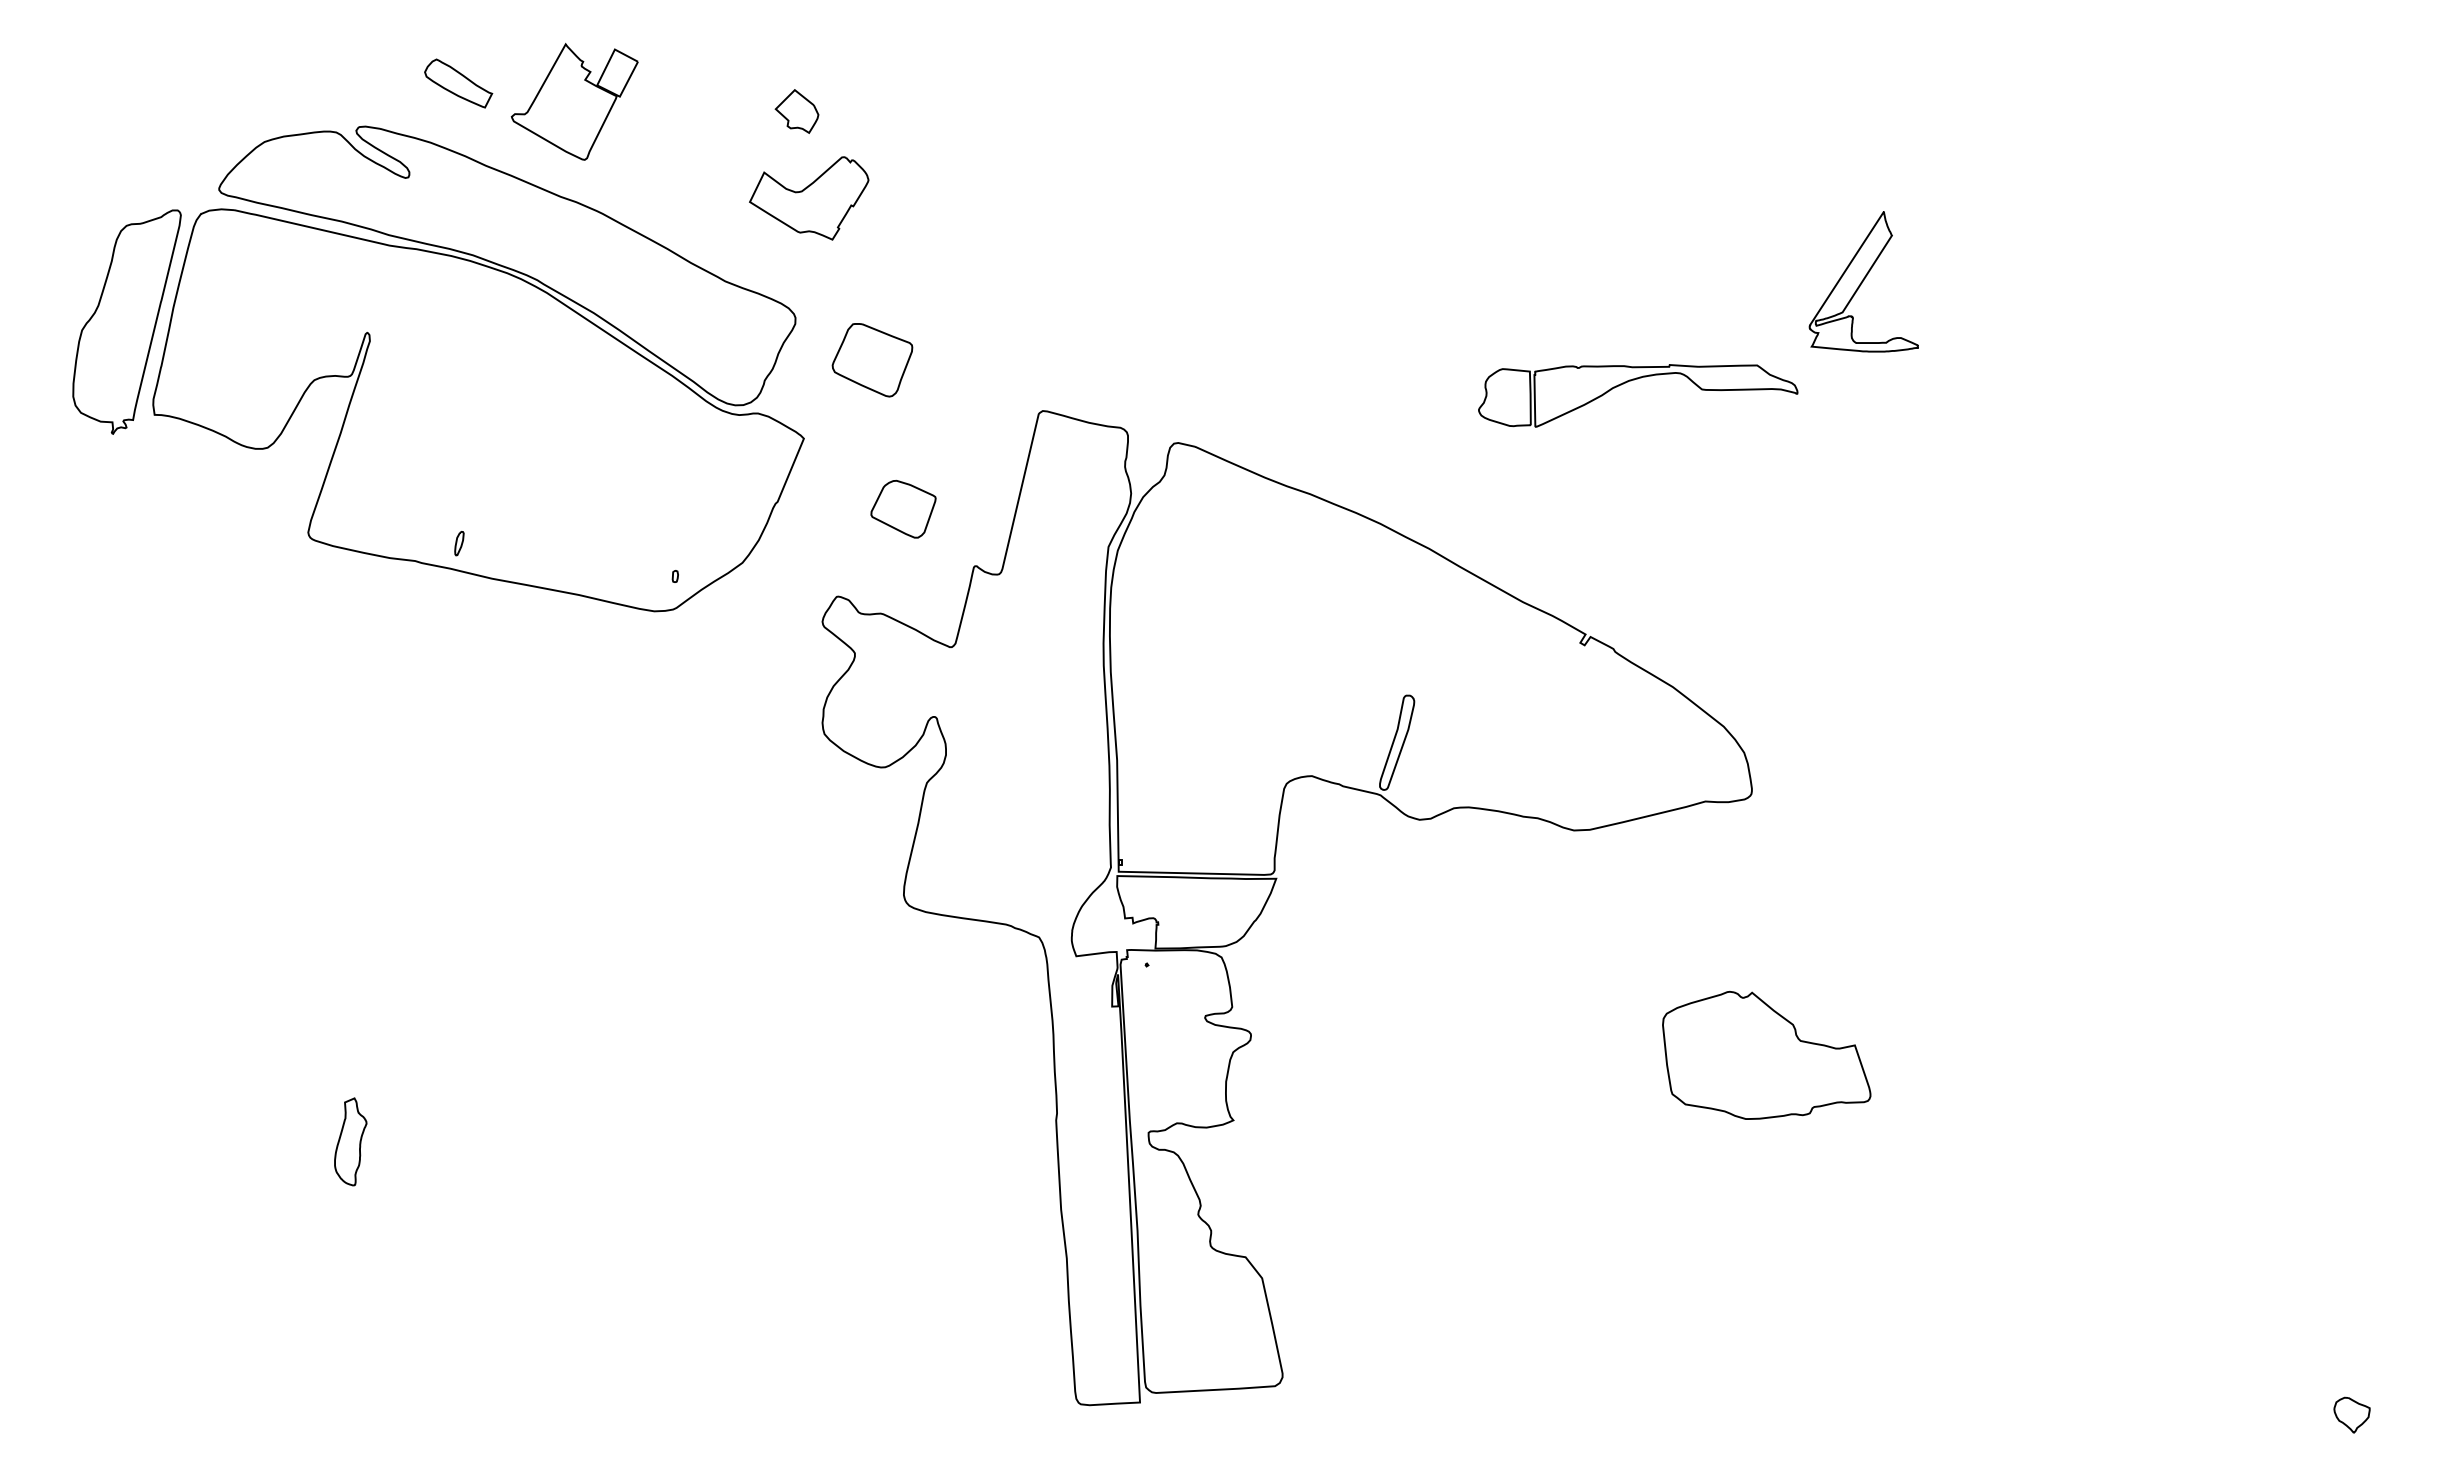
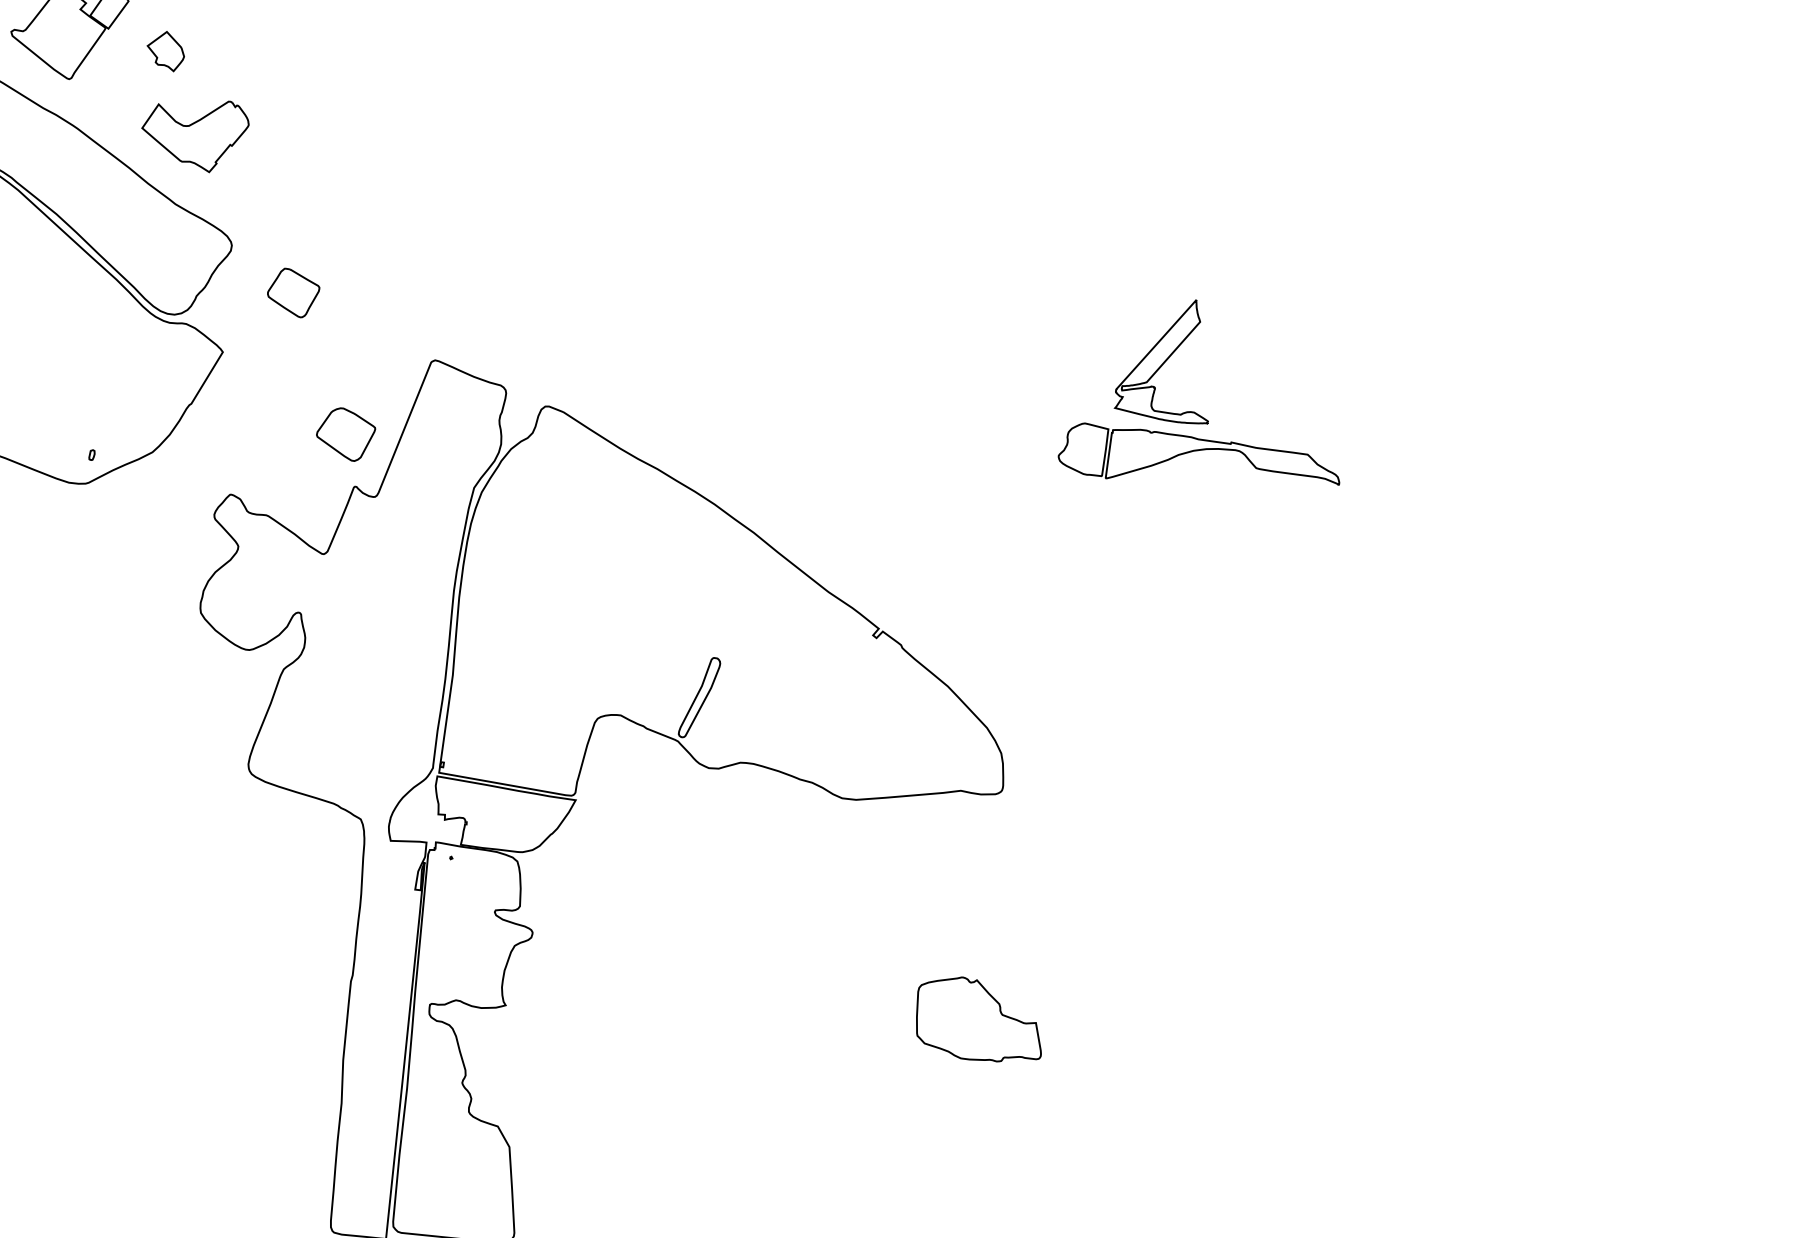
part: (796, 111) -> (165, 50), moved
part: (809, 198) -> (194, 133), moved
part: (872, 360) -> (293, 293), size x0.71
part: (1634, 380) -> (1198, 451), moved
part: (903, 508) -> (345, 433), moved
part: (1766, 1055) -> (979, 1020), size x0.71

